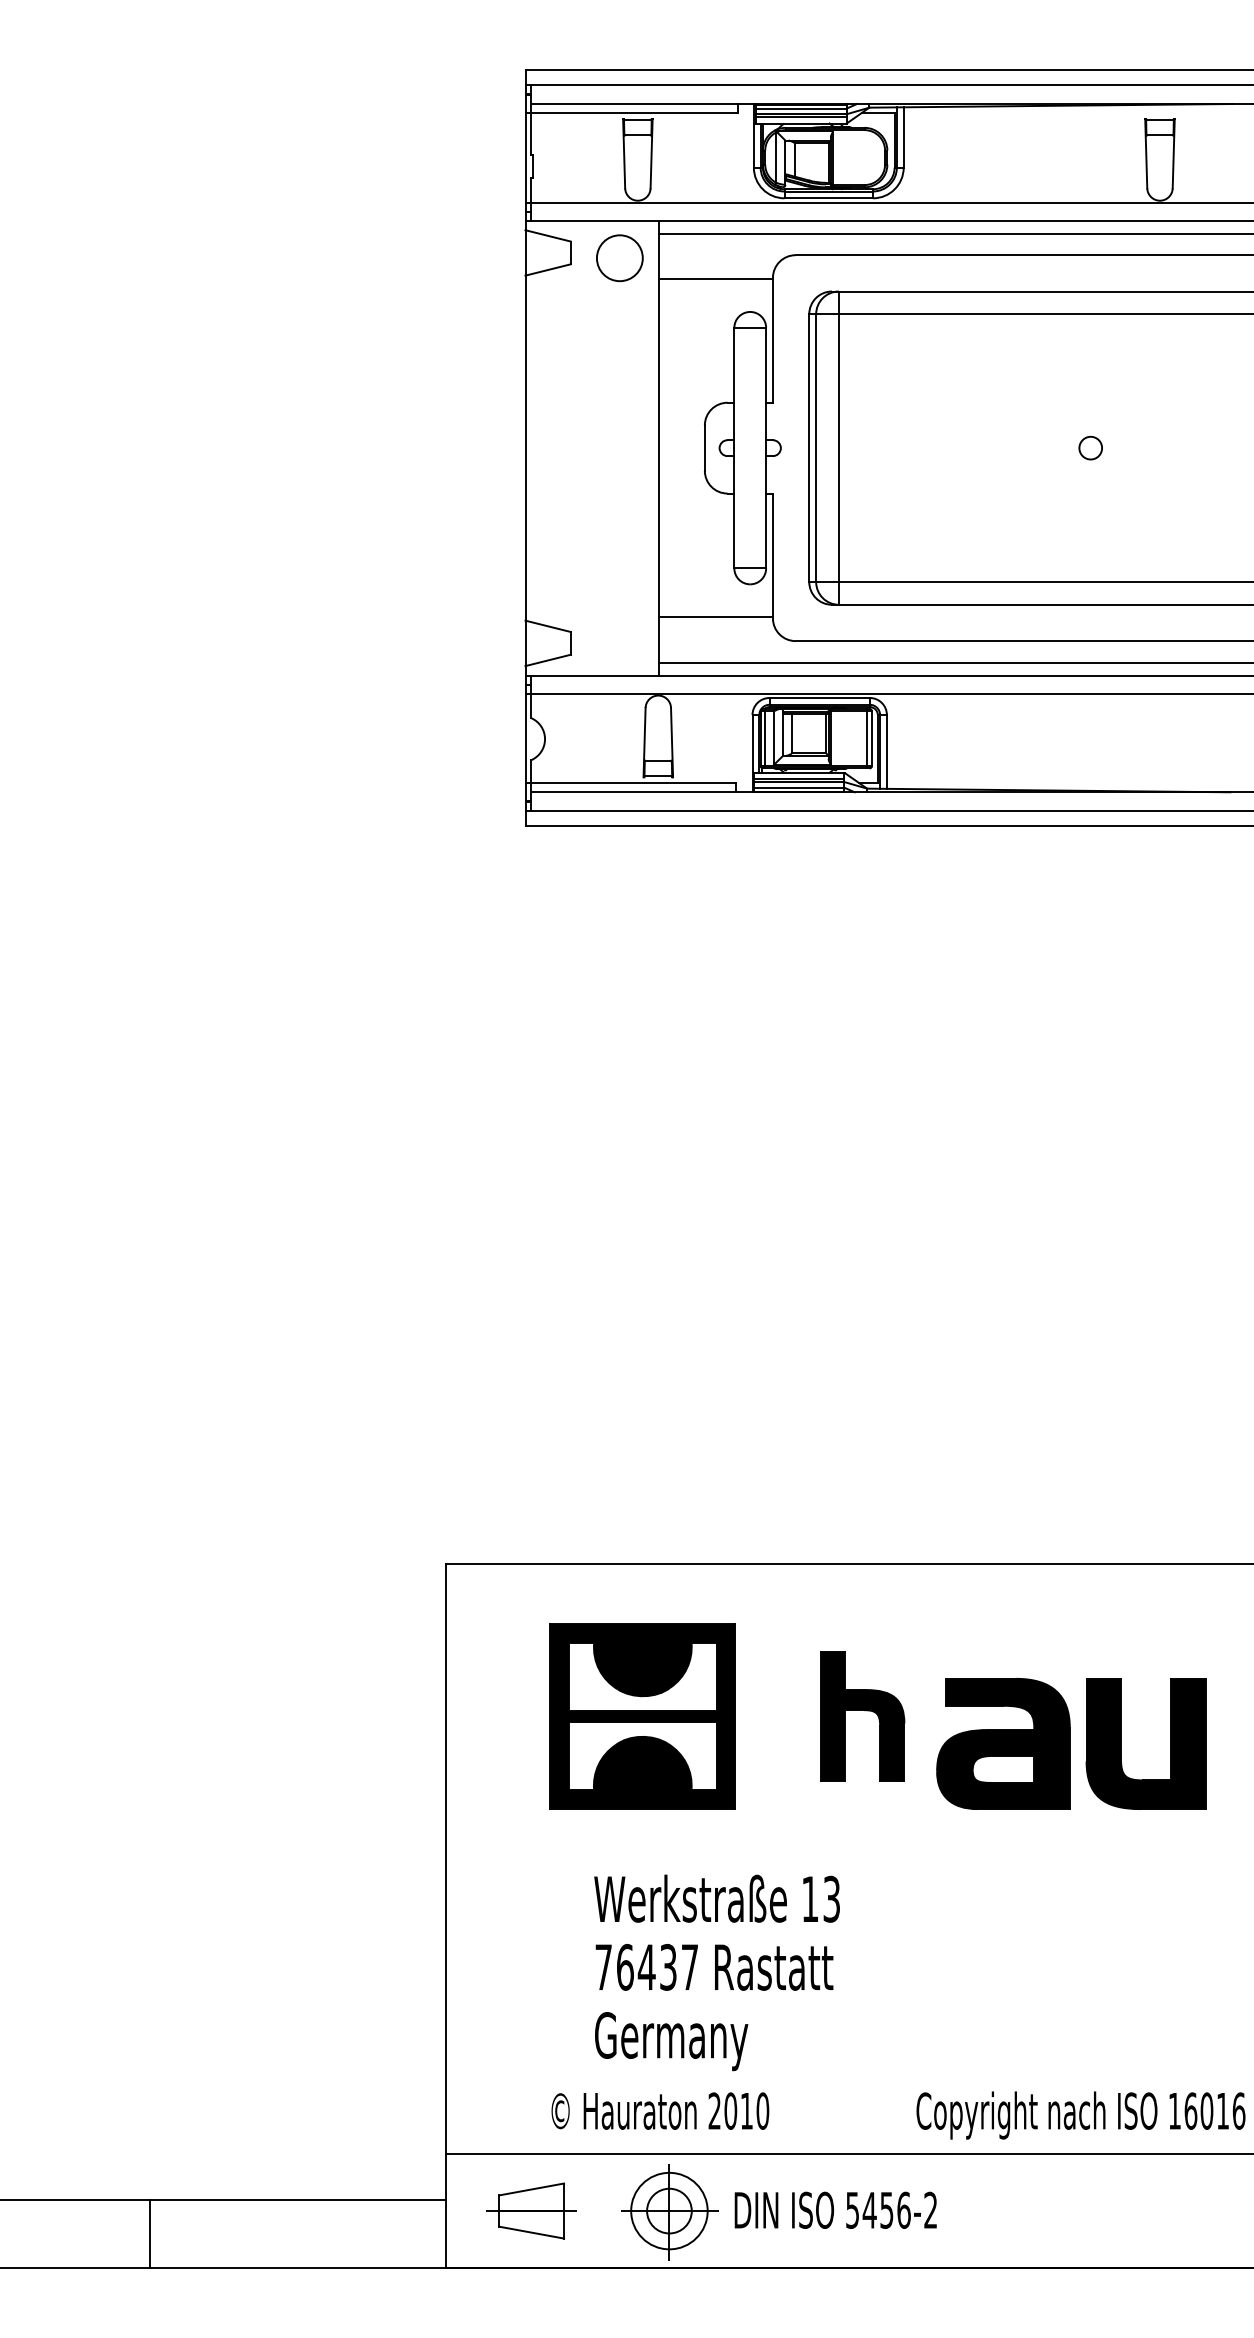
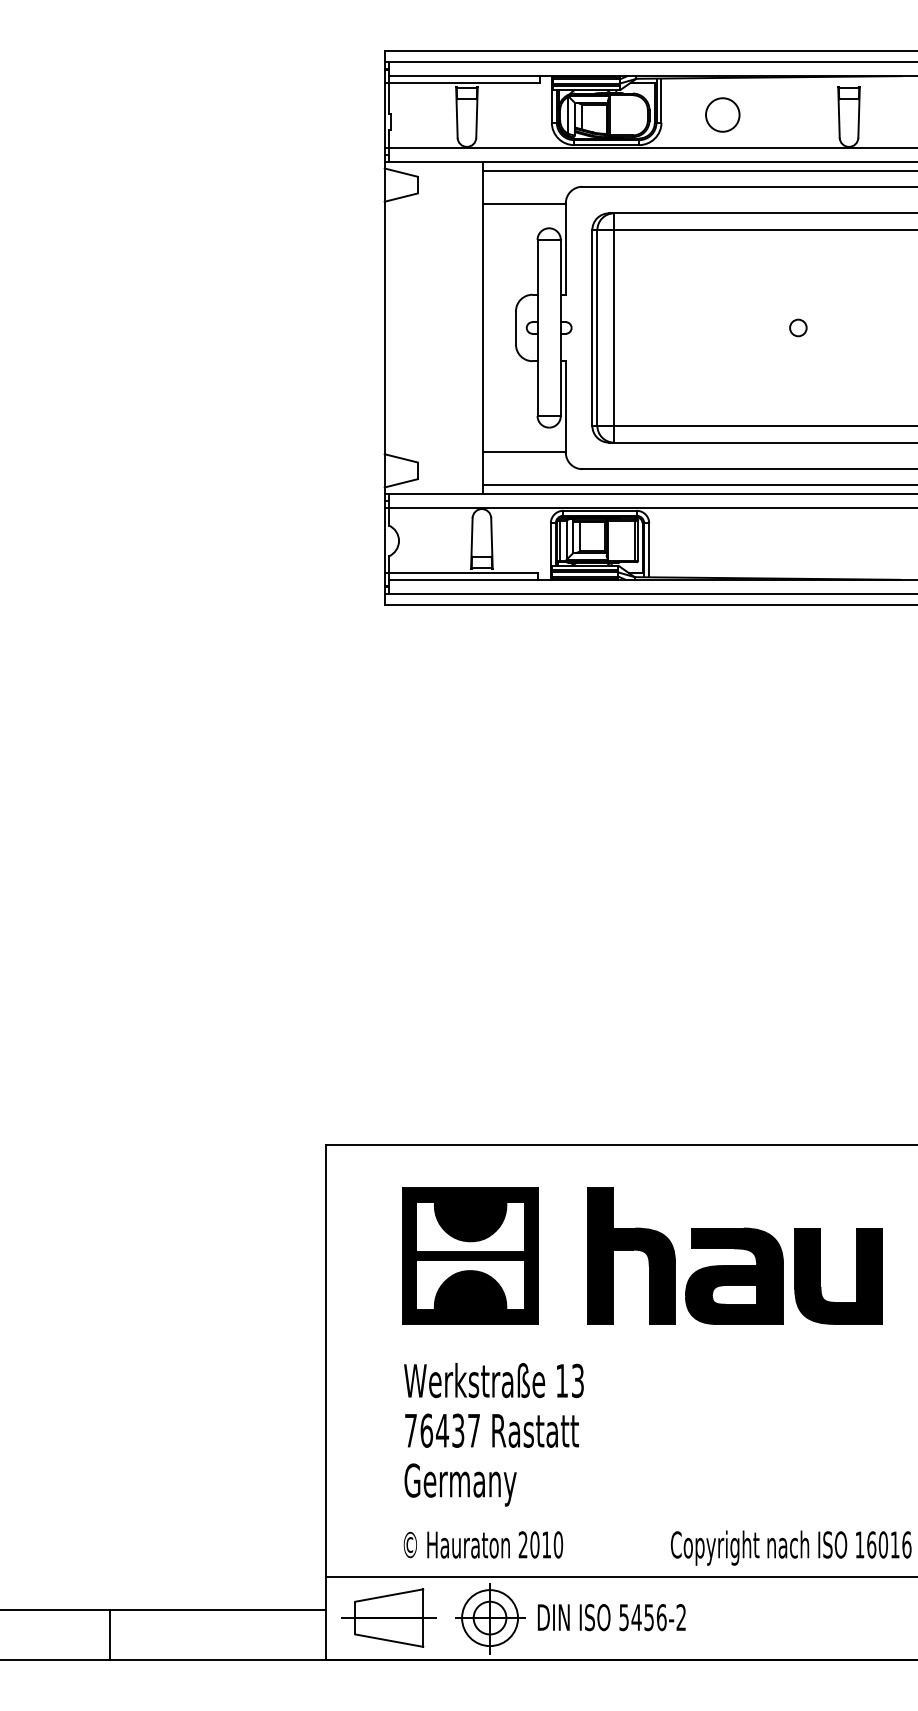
circle: (619, 257) -> (722, 114), moved
part: (862, 1715) -> (631, 1255), size x1.43
text: (716, 1972) -> (493, 1434), moved
part: (530, 2210) -> (388, 1617), size x1.43

